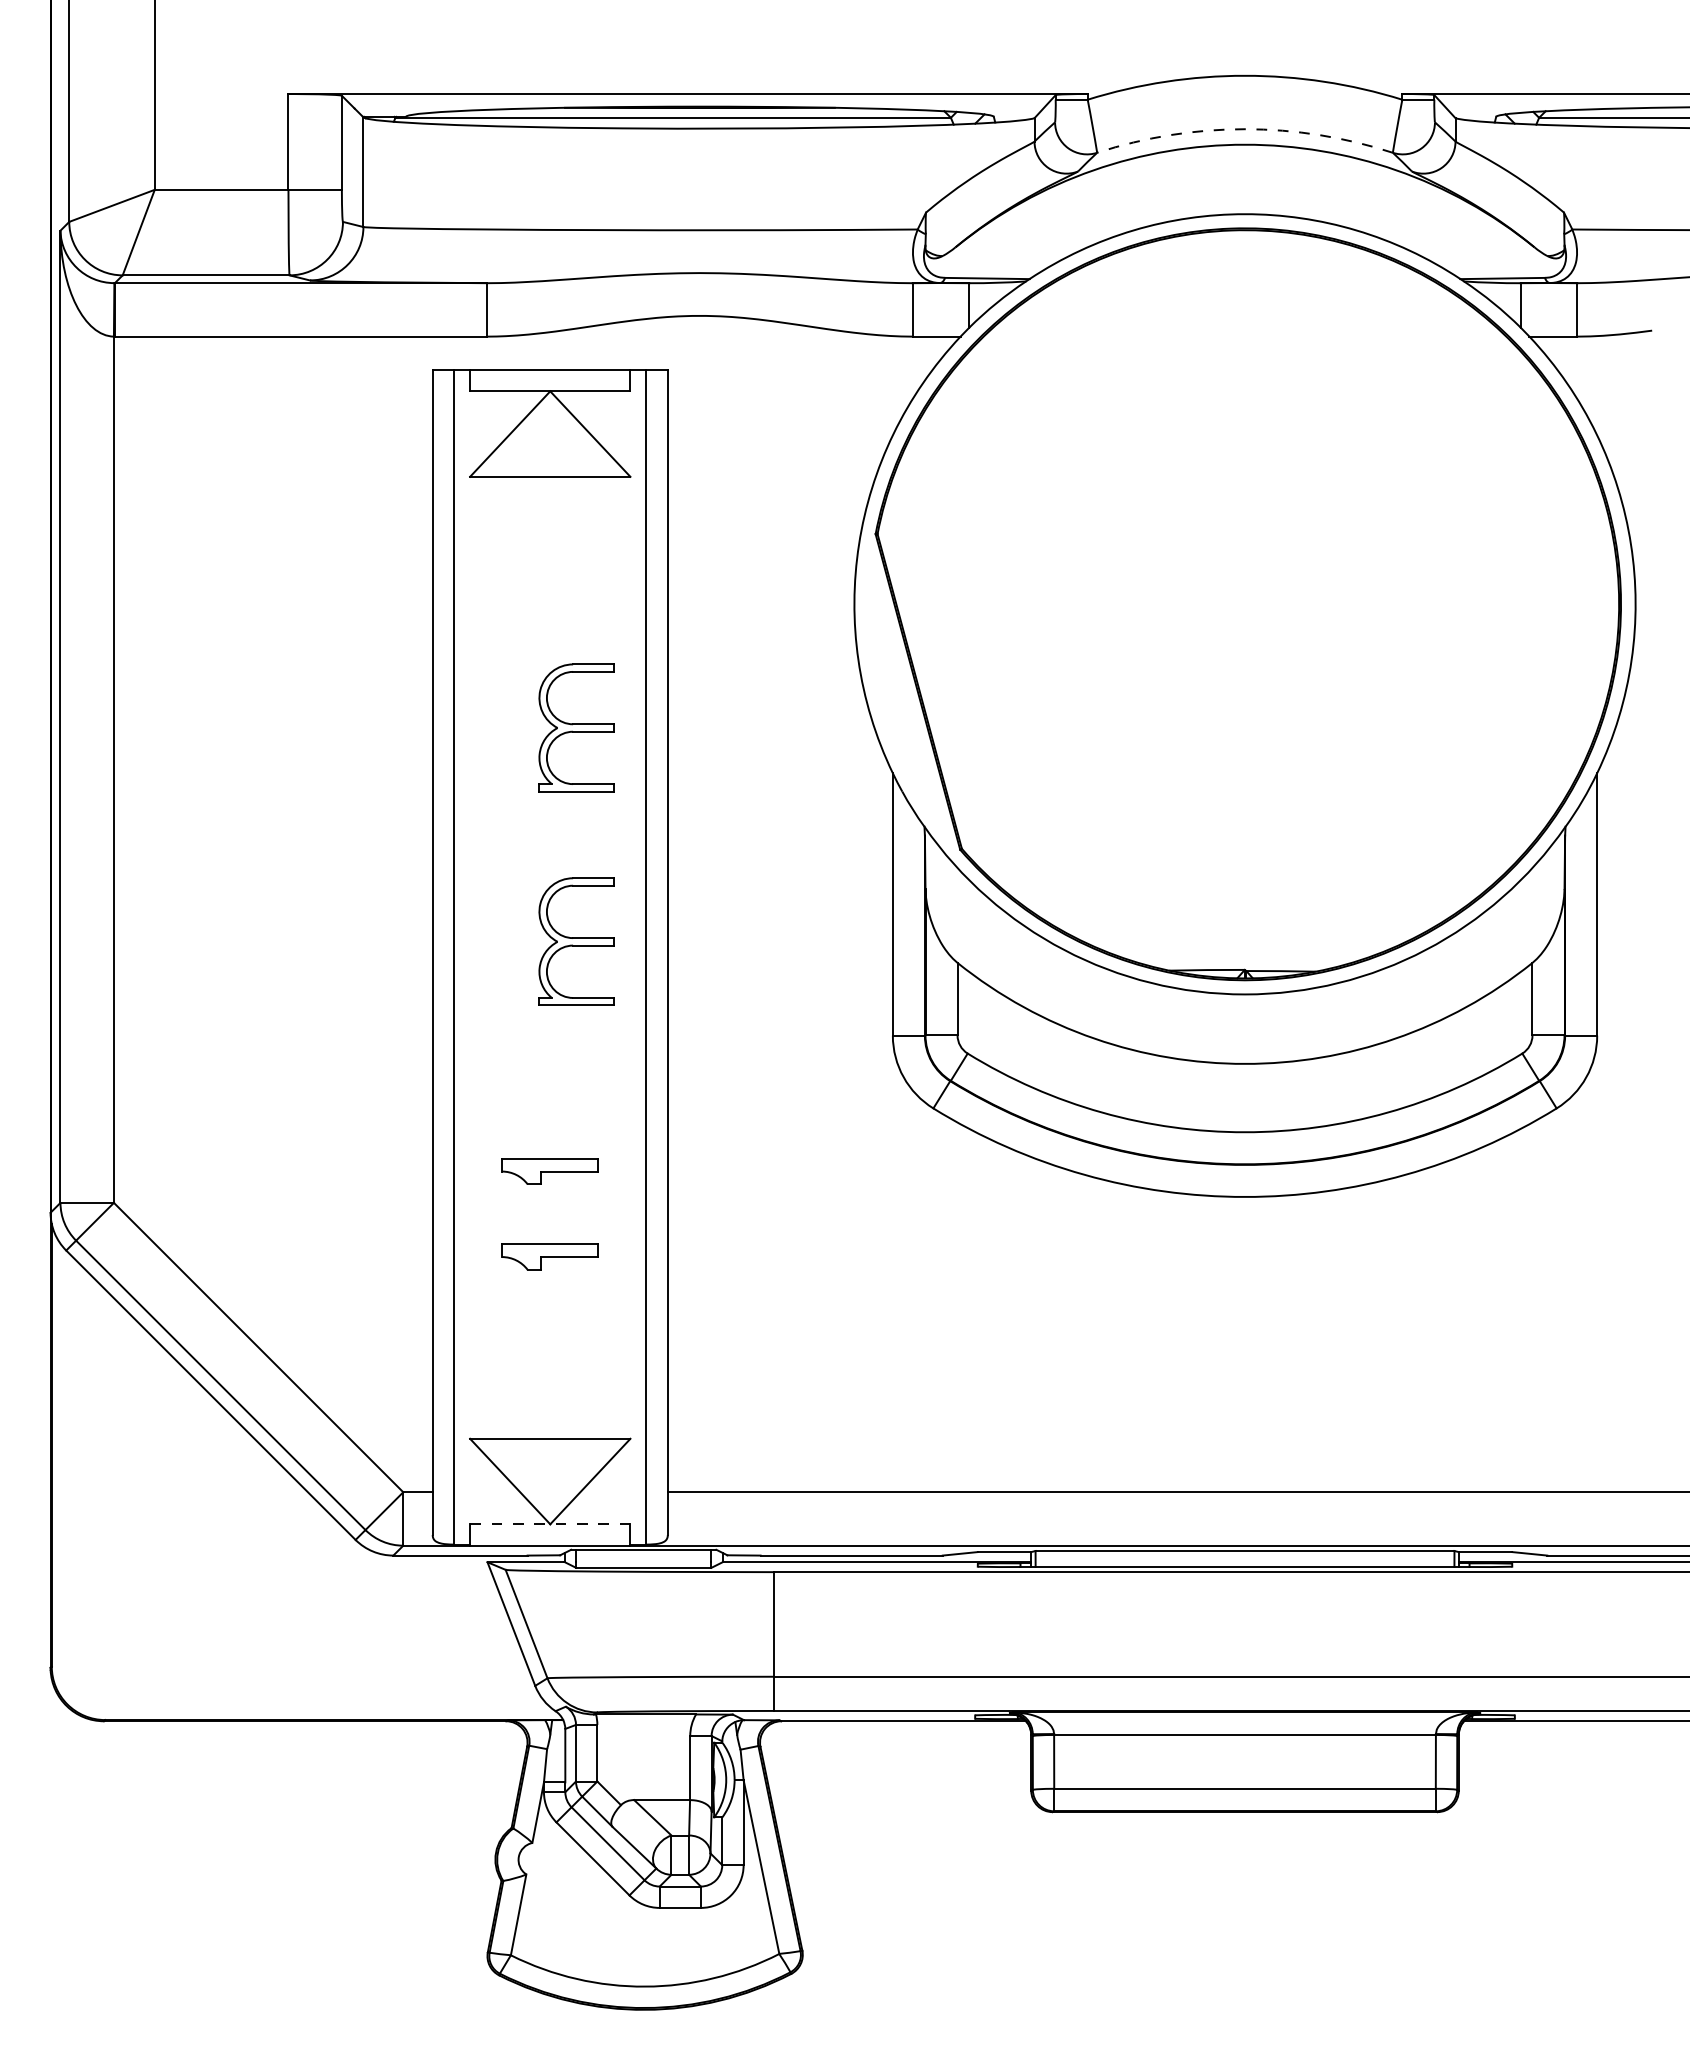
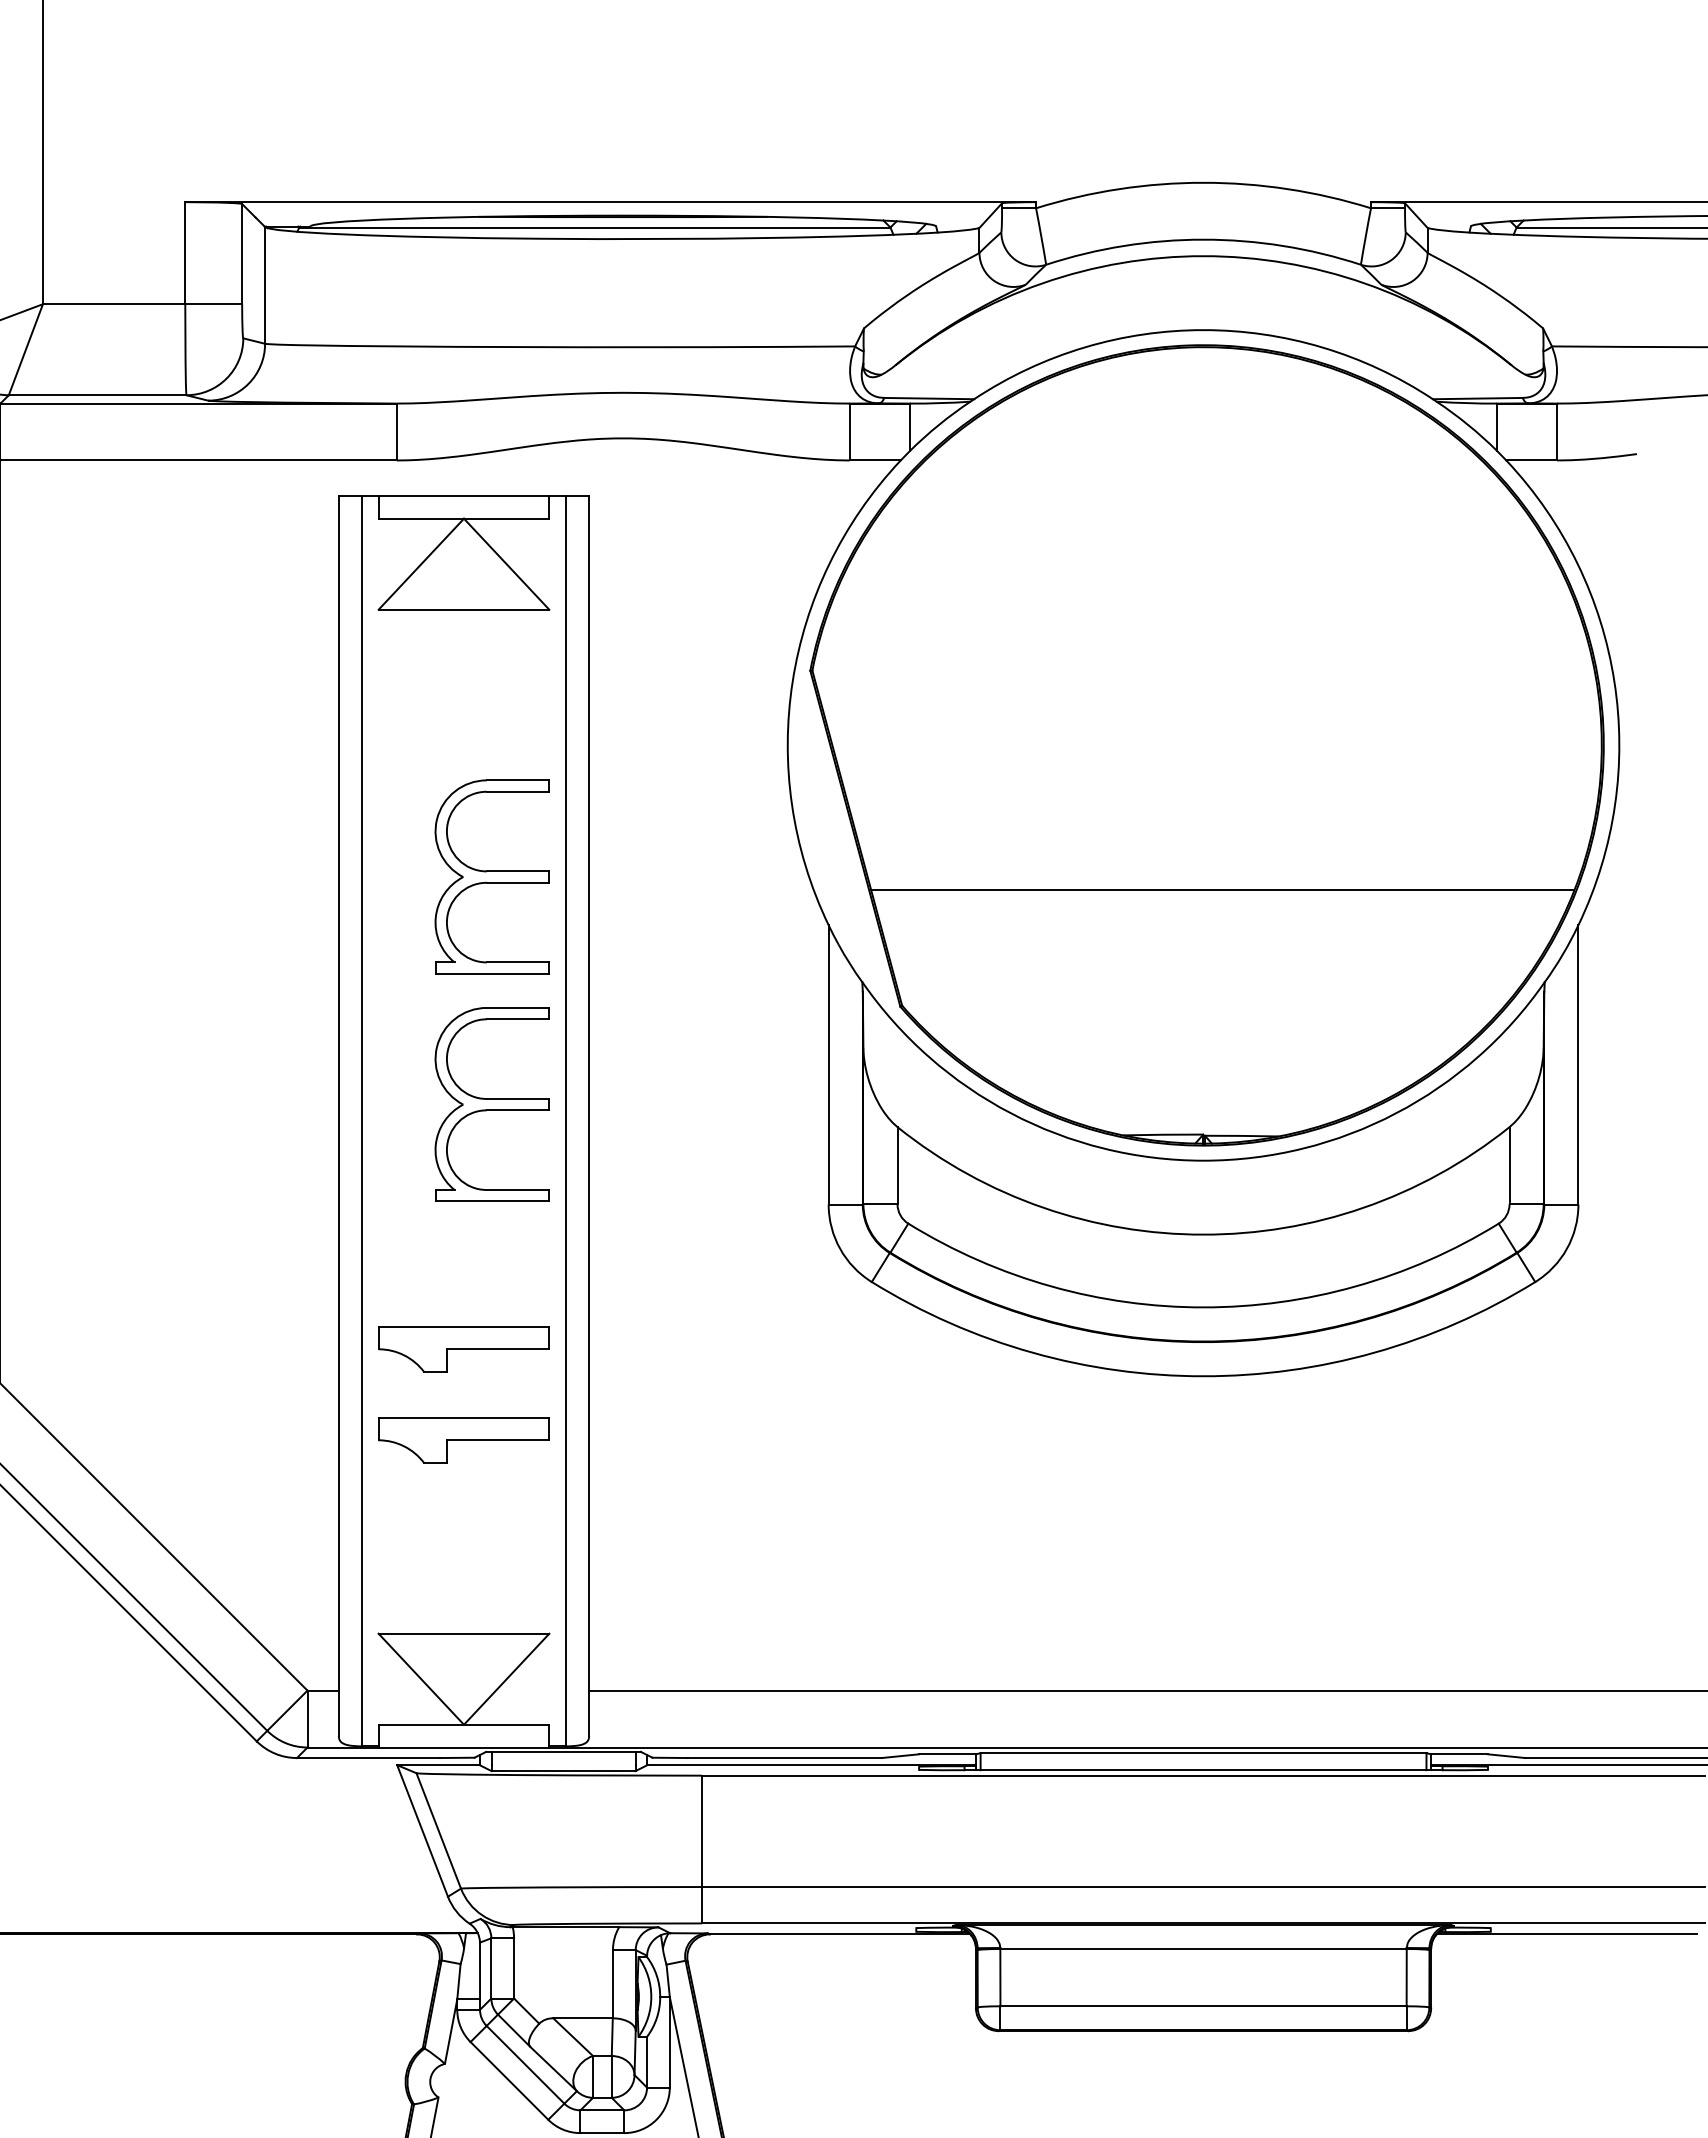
arc: (1245, 129) -> (1204, 239), dashed -> solid
part: (576, 727) -> (491, 876), size x1.43
line: (1262, 740) -> (1222, 890), added
part: (576, 941) -> (491, 1104), size x1.43
part: (549, 1171) -> (463, 1349), size x1.67
part: (549, 1256) -> (463, 1439), size x1.67
line: (550, 1524) -> (464, 1724), dashed -> solid

